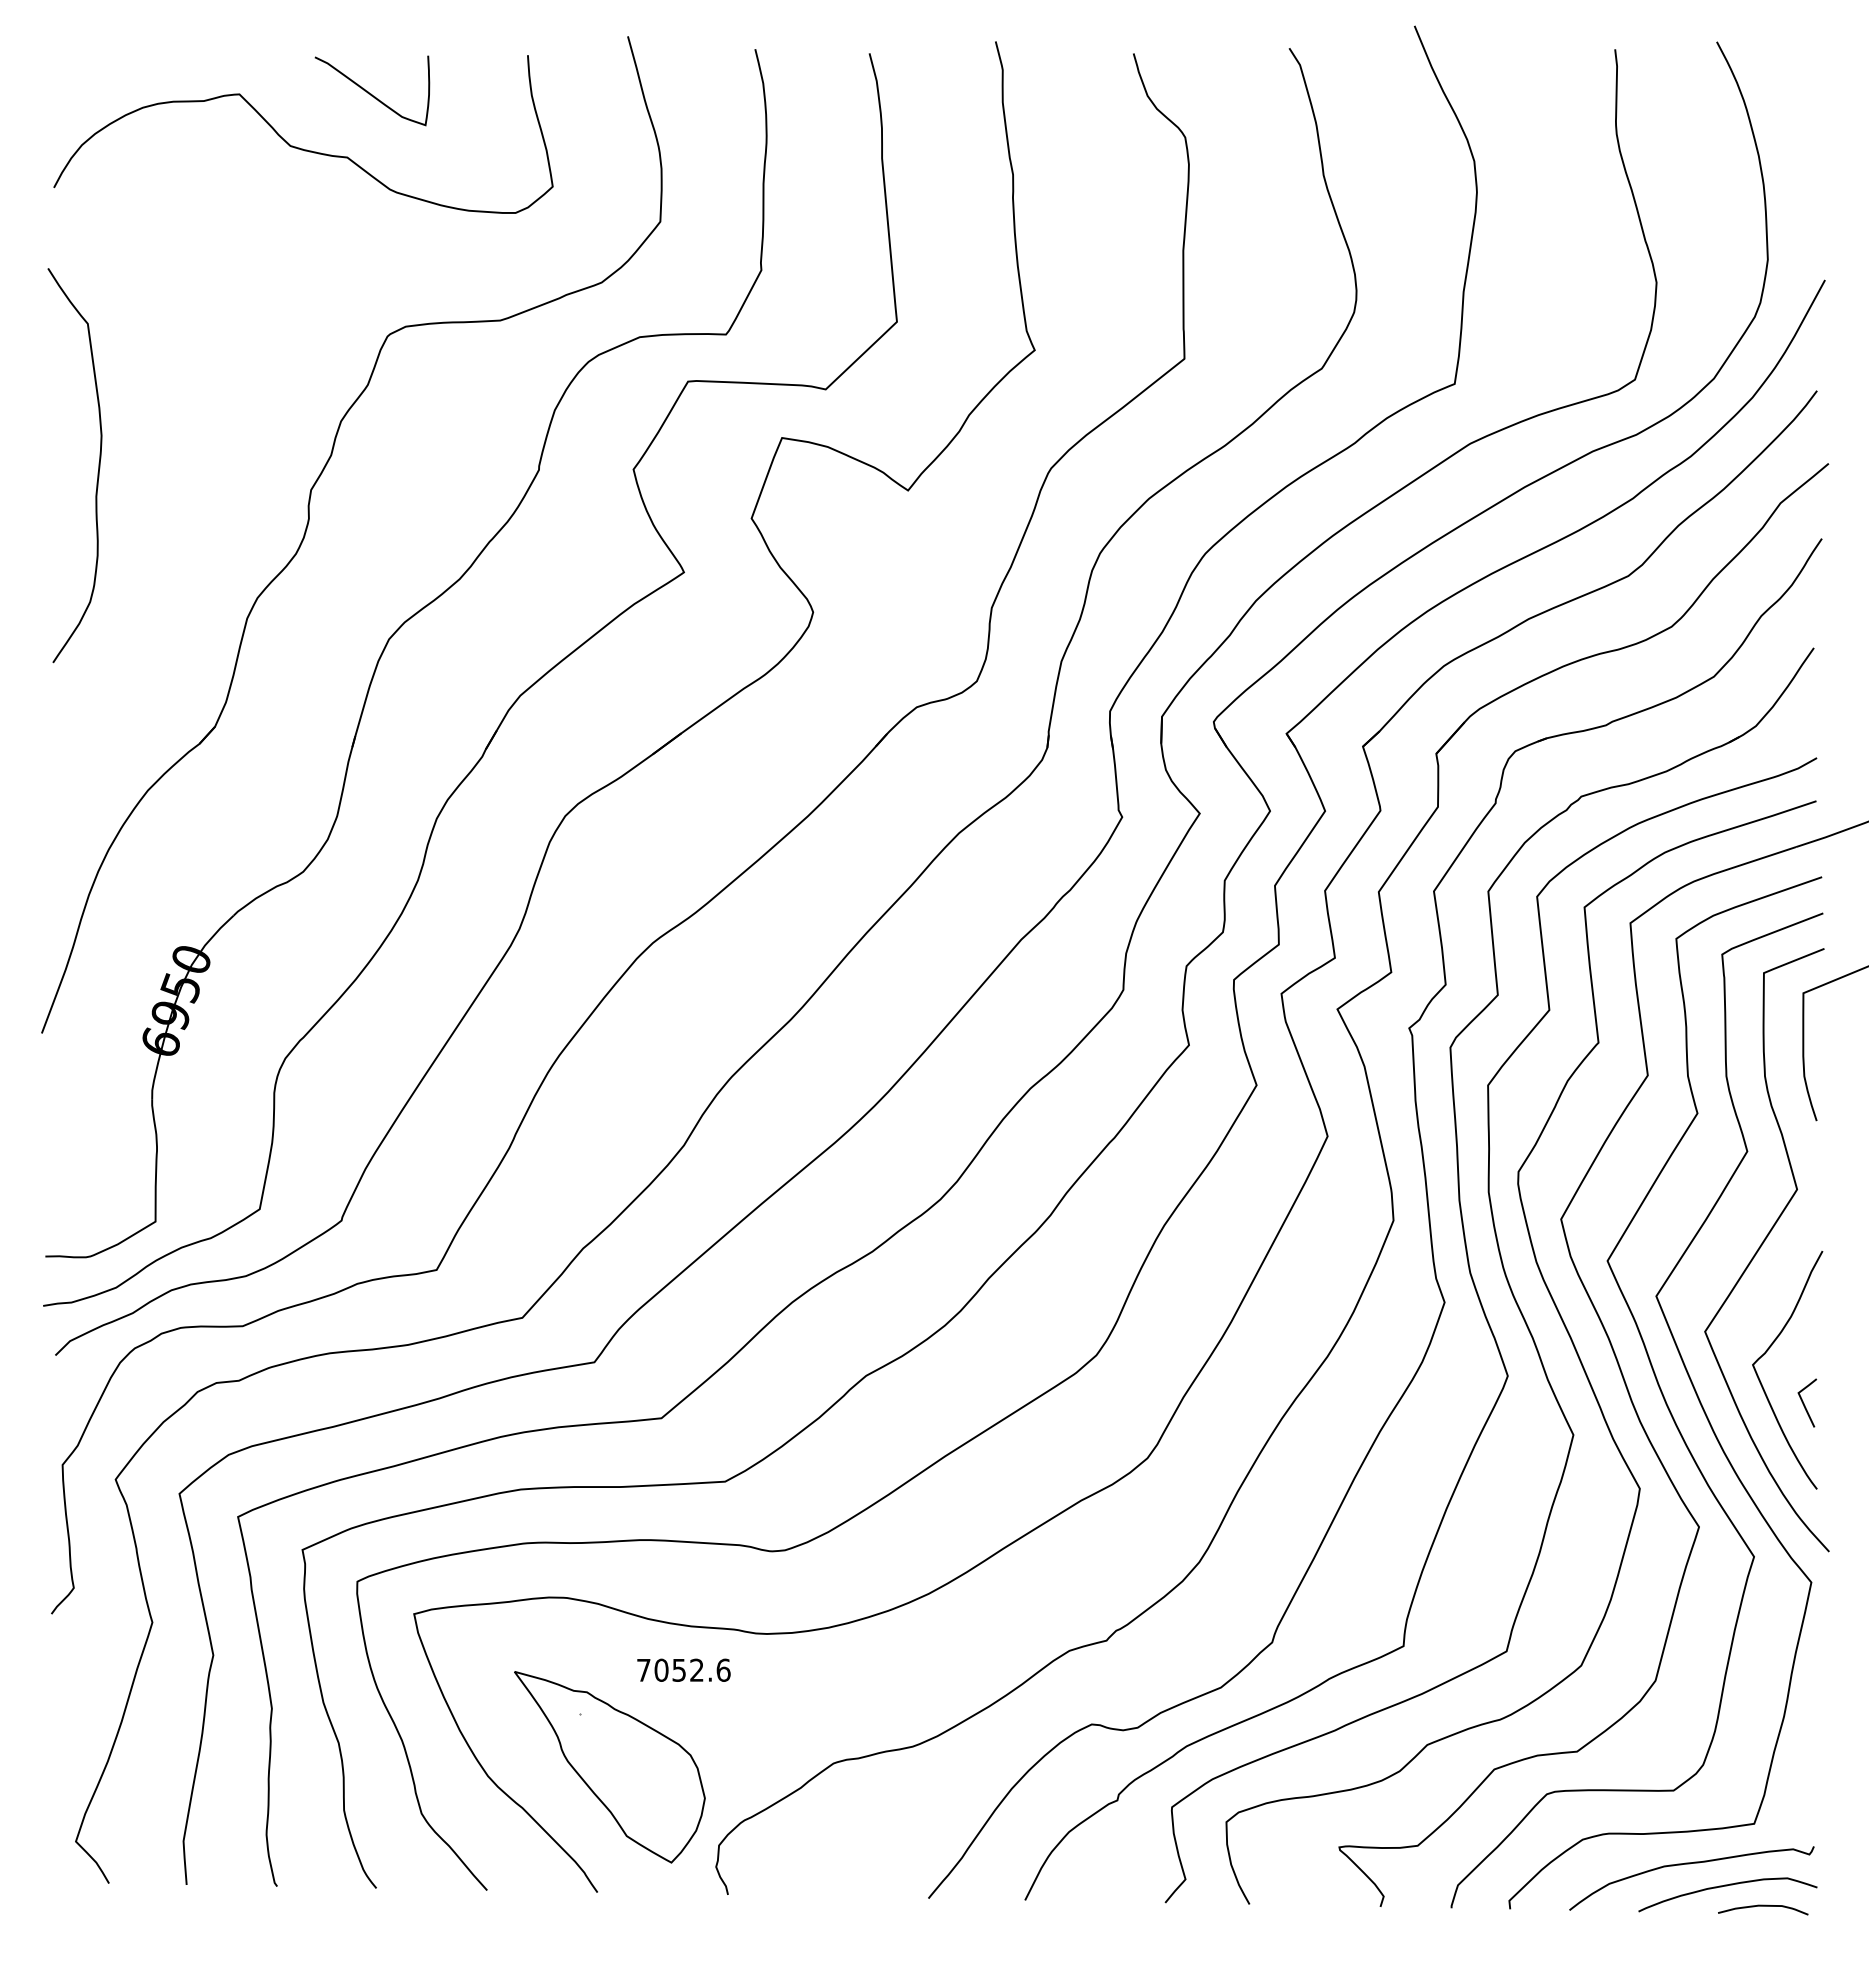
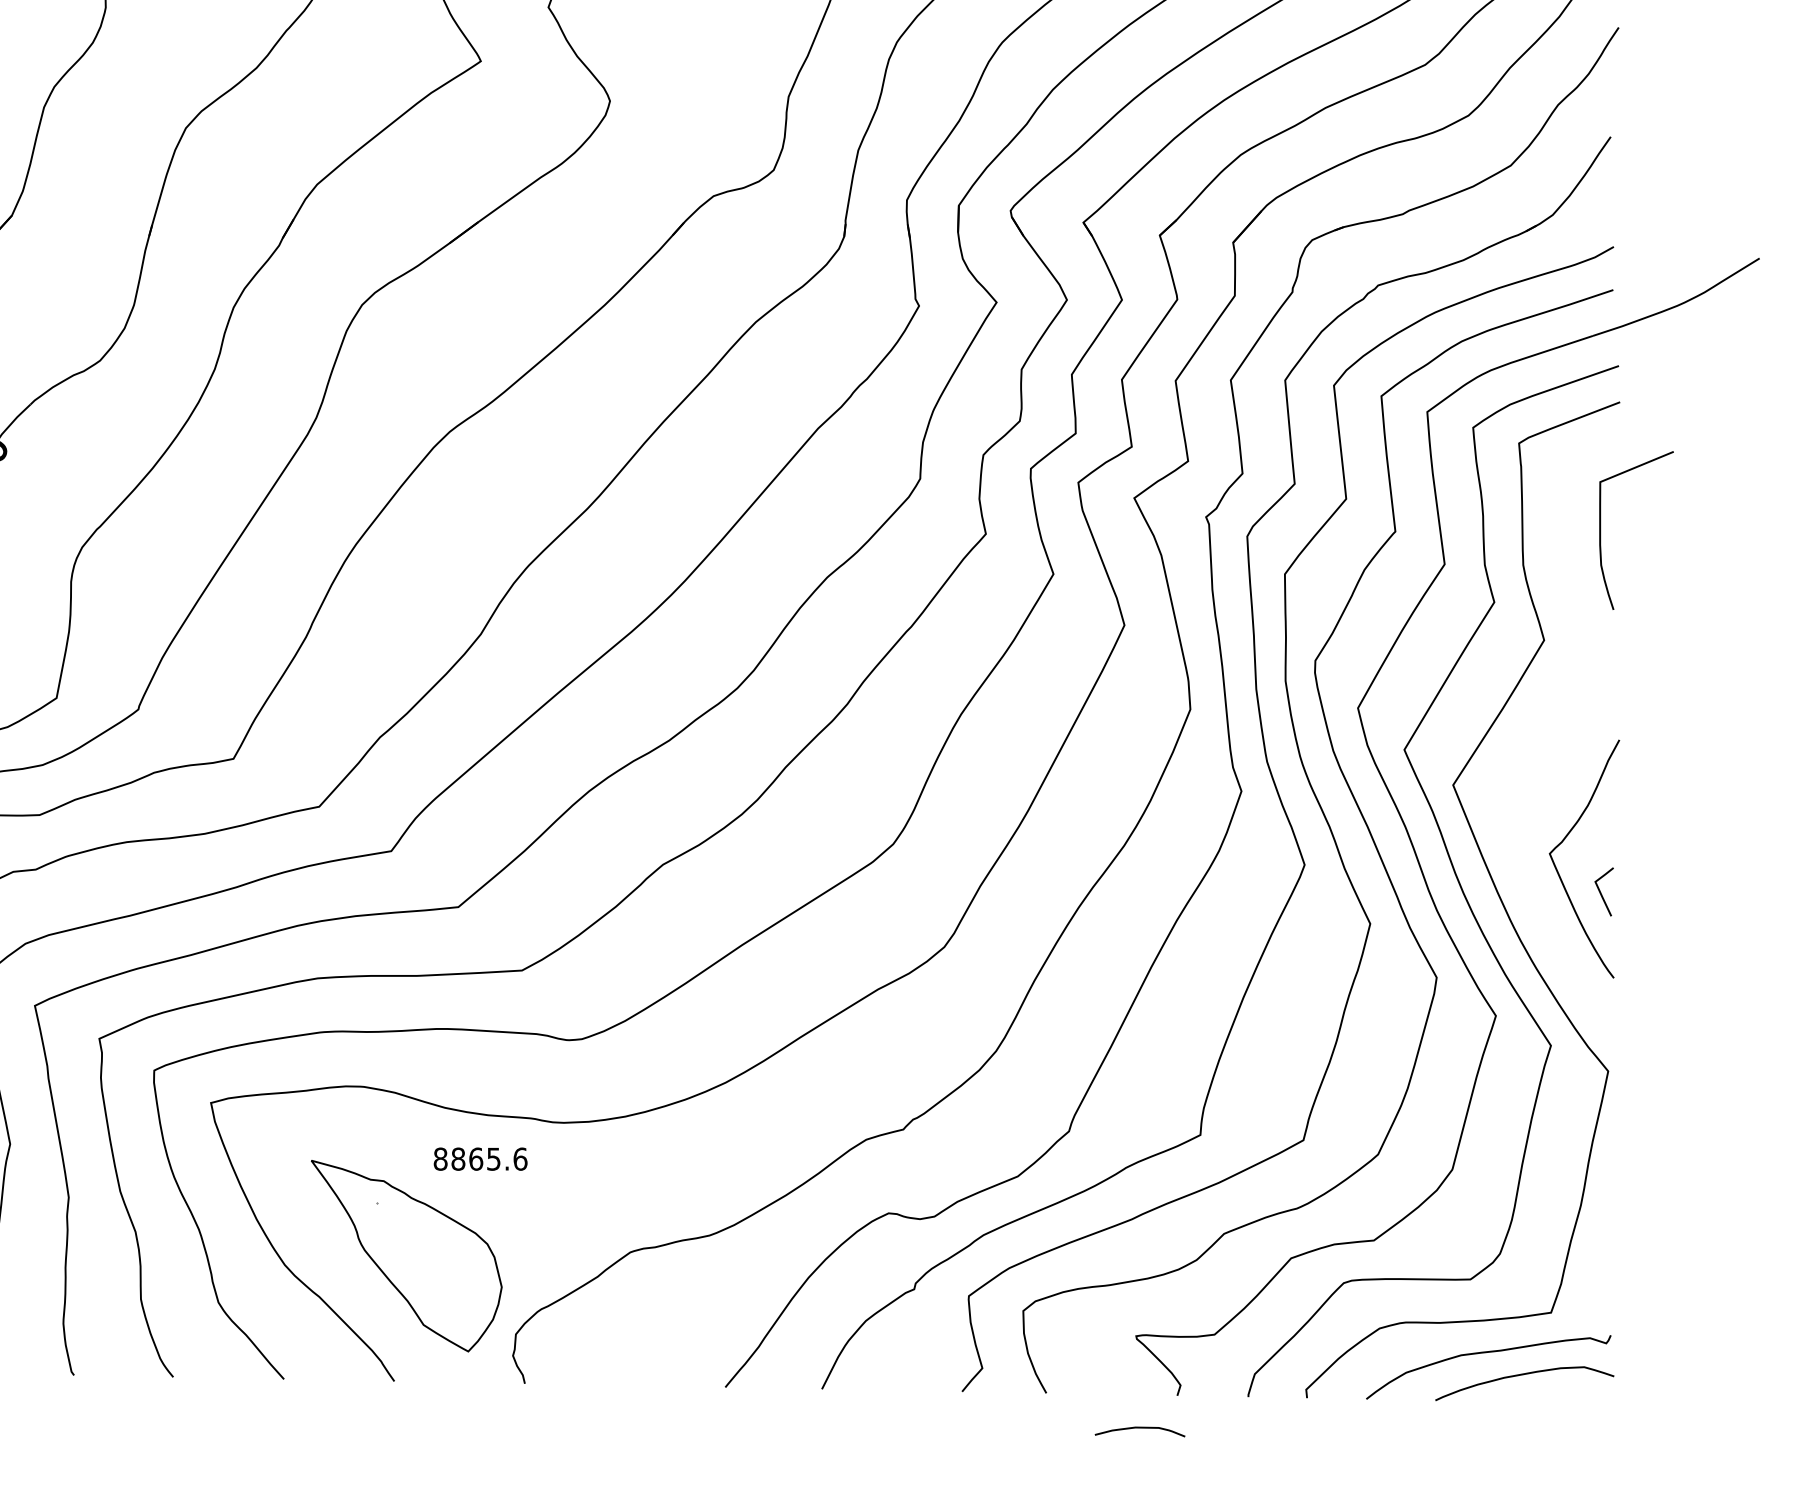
curve: (1760, 1248) -> (1557, 737), removed
text: (670, 1669) -> (467, 1158), 7052.6 -> 8865.6
curve: (1763, 1906) -> (1140, 1428), moved

